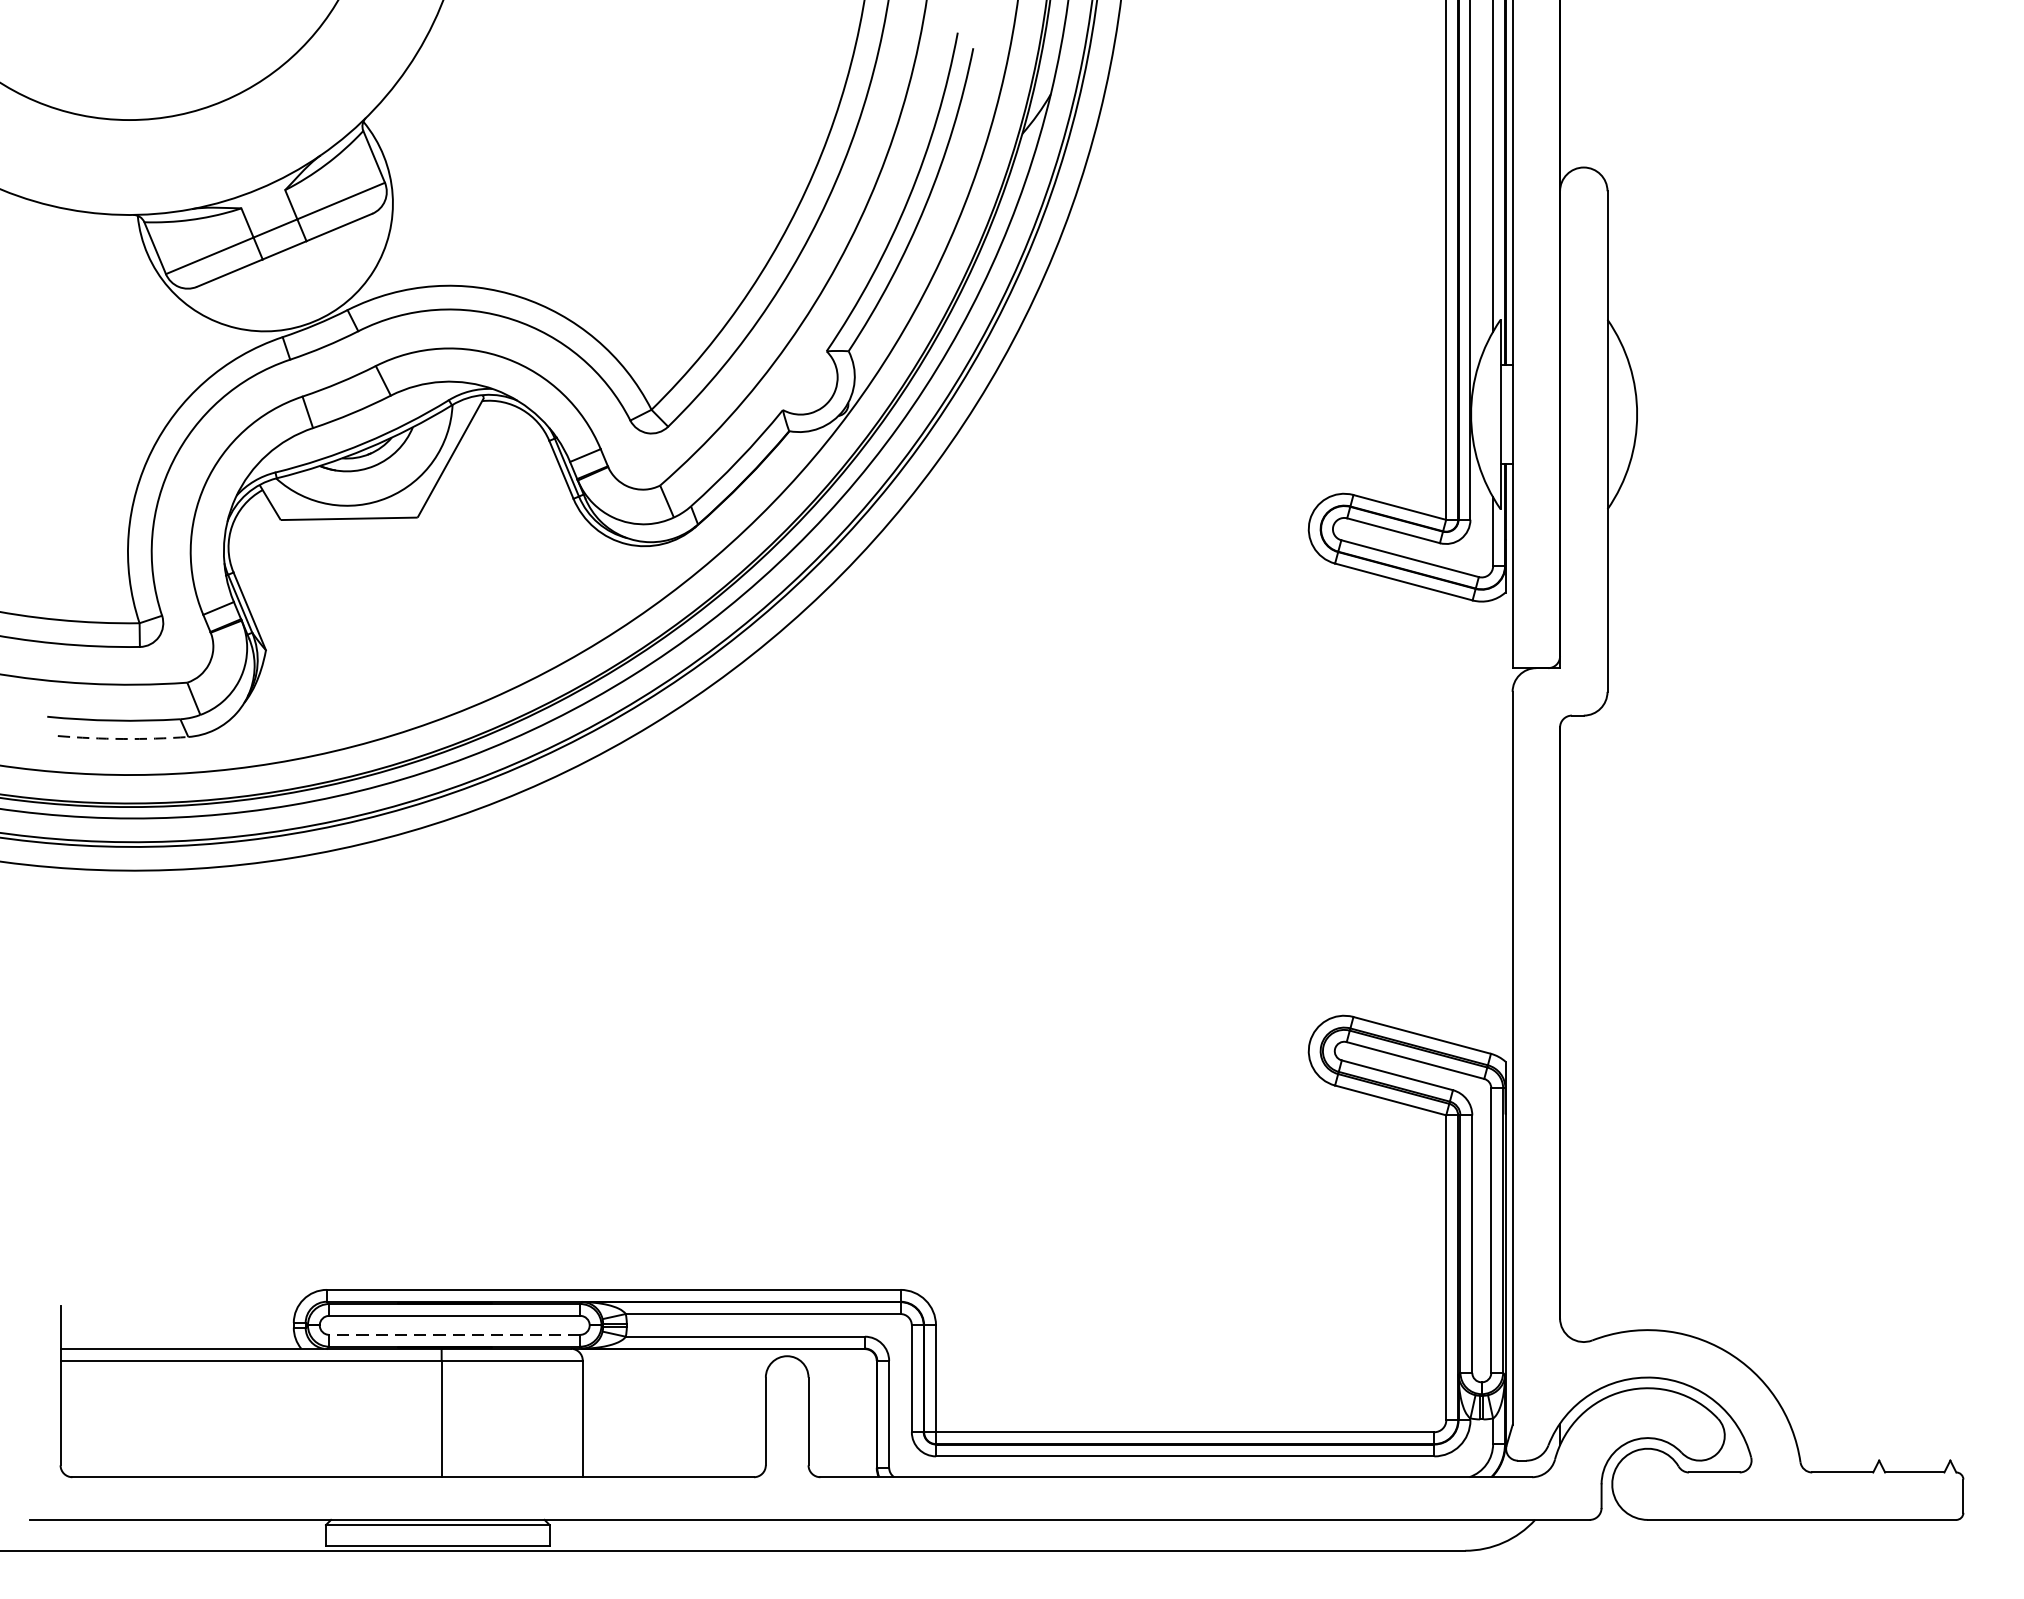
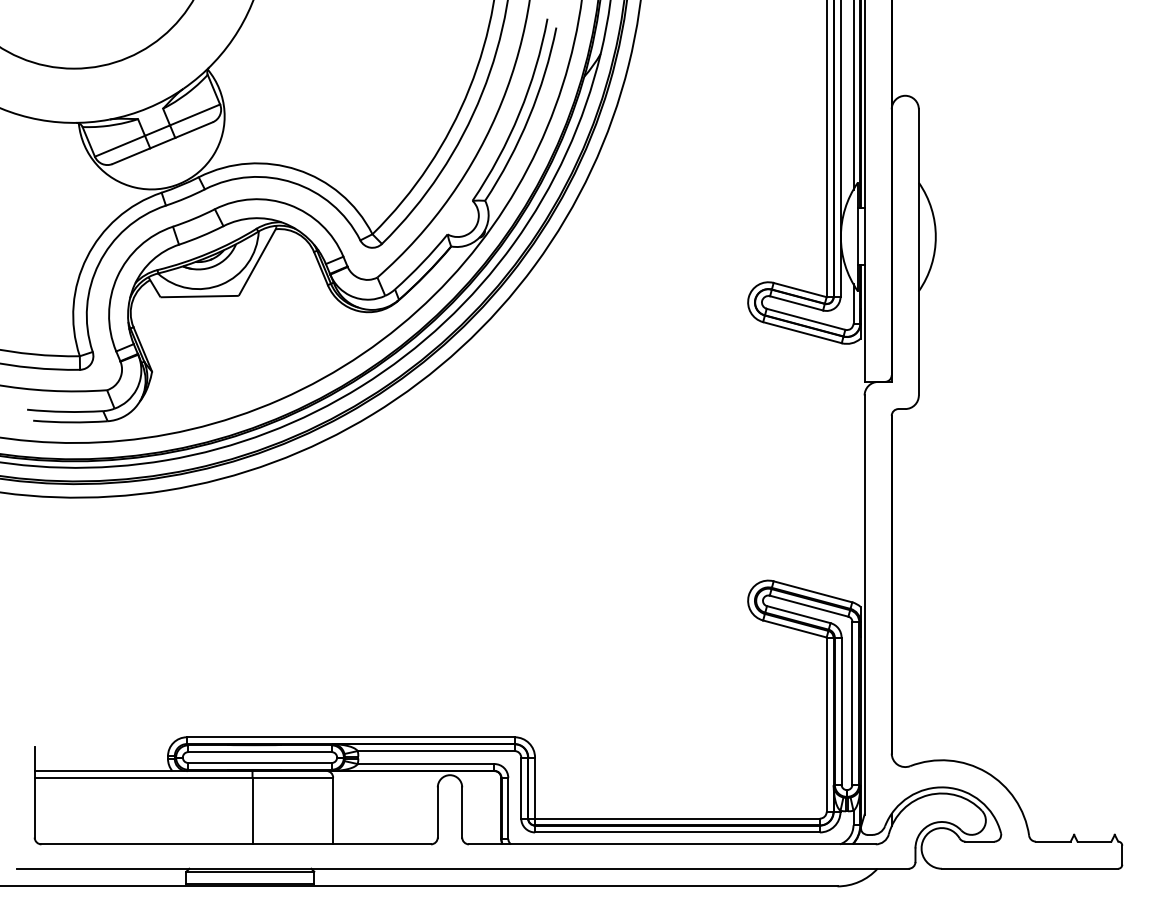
arc: (123, 739) -> (70, 422), dashed -> solid
line: (453, 1334) -> (259, 762), dashed -> solid

